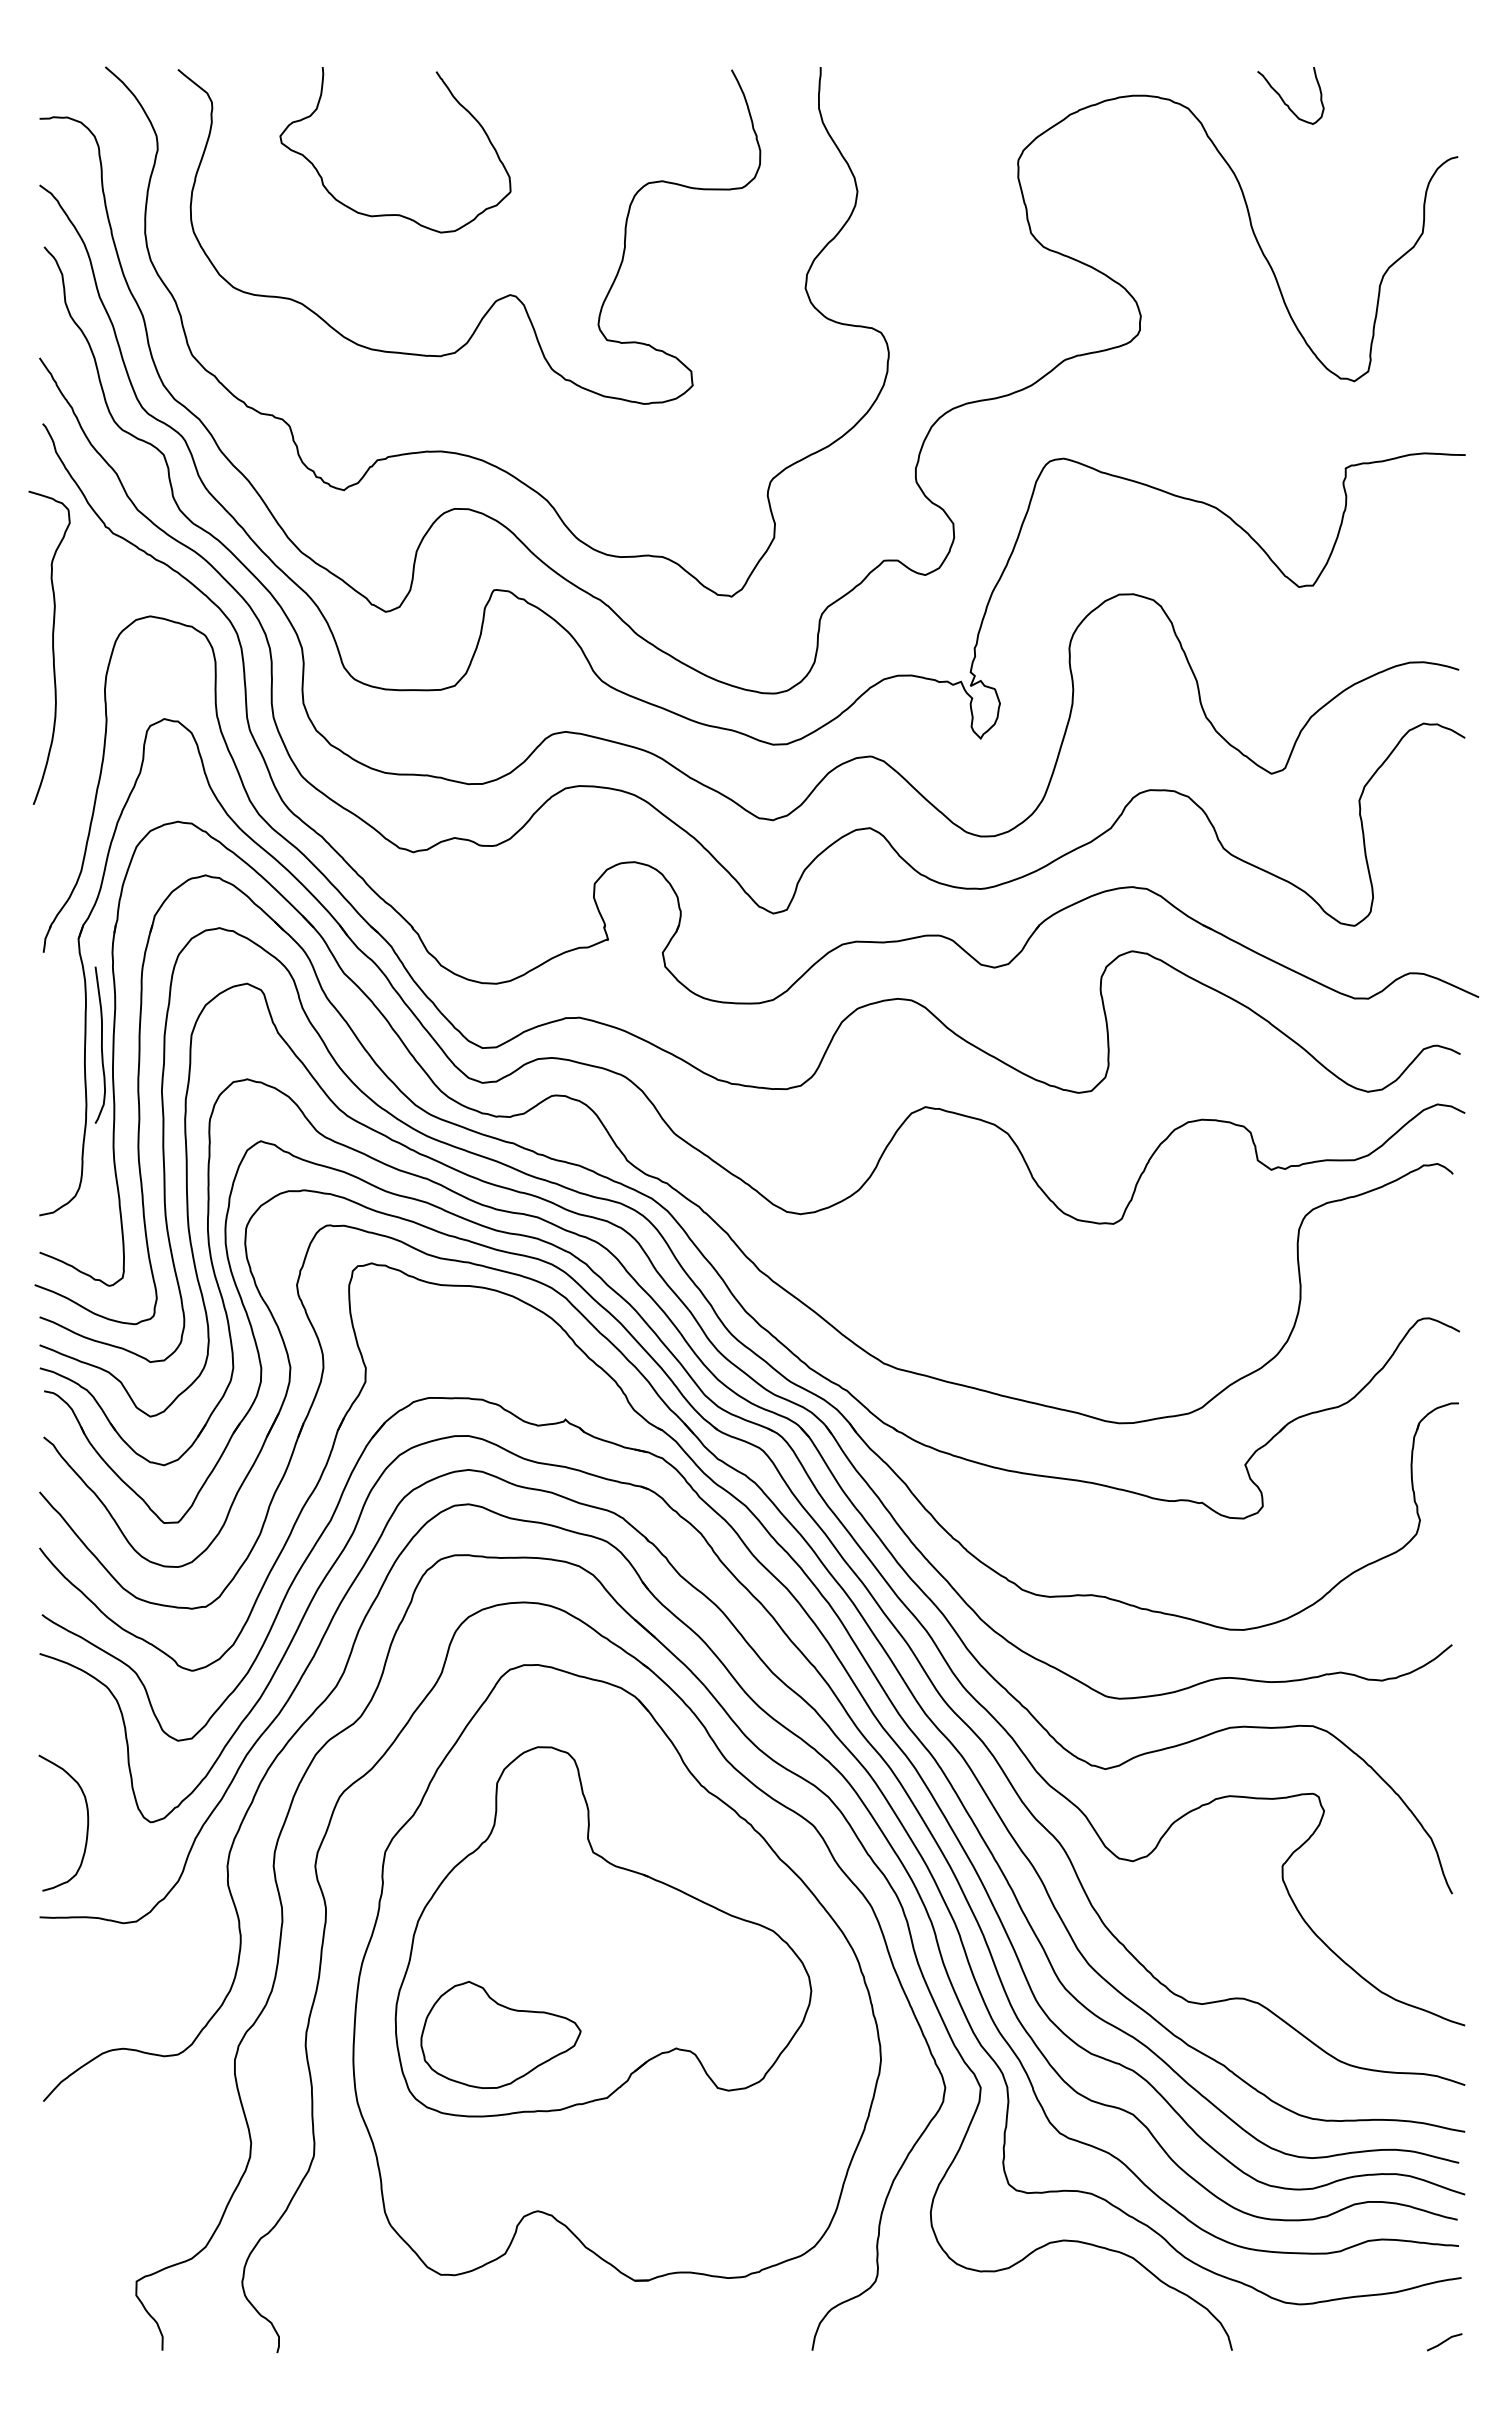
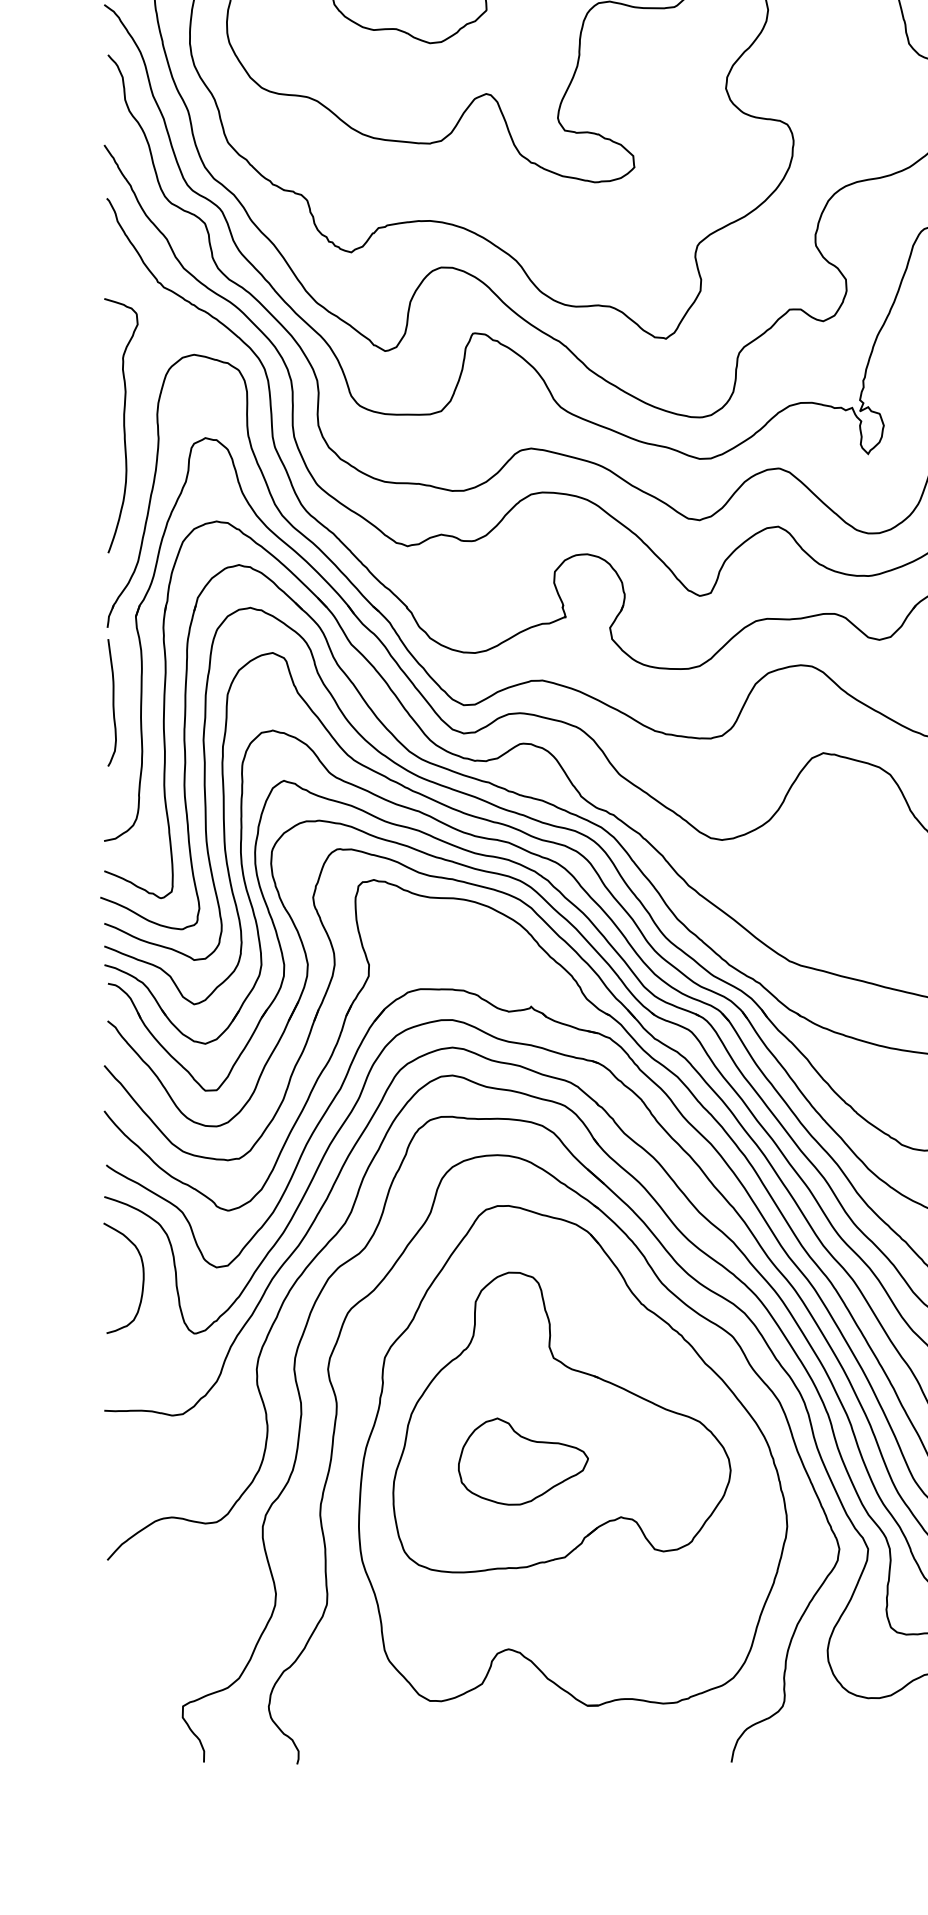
curve: (52, 647) -> (123, 425), moved
curve: (101, 1044) -> (113, 702), moved
curve: (87, 1822) -> (143, 1277), moved
part: (500, 2034) -> (523, 1461), moved

